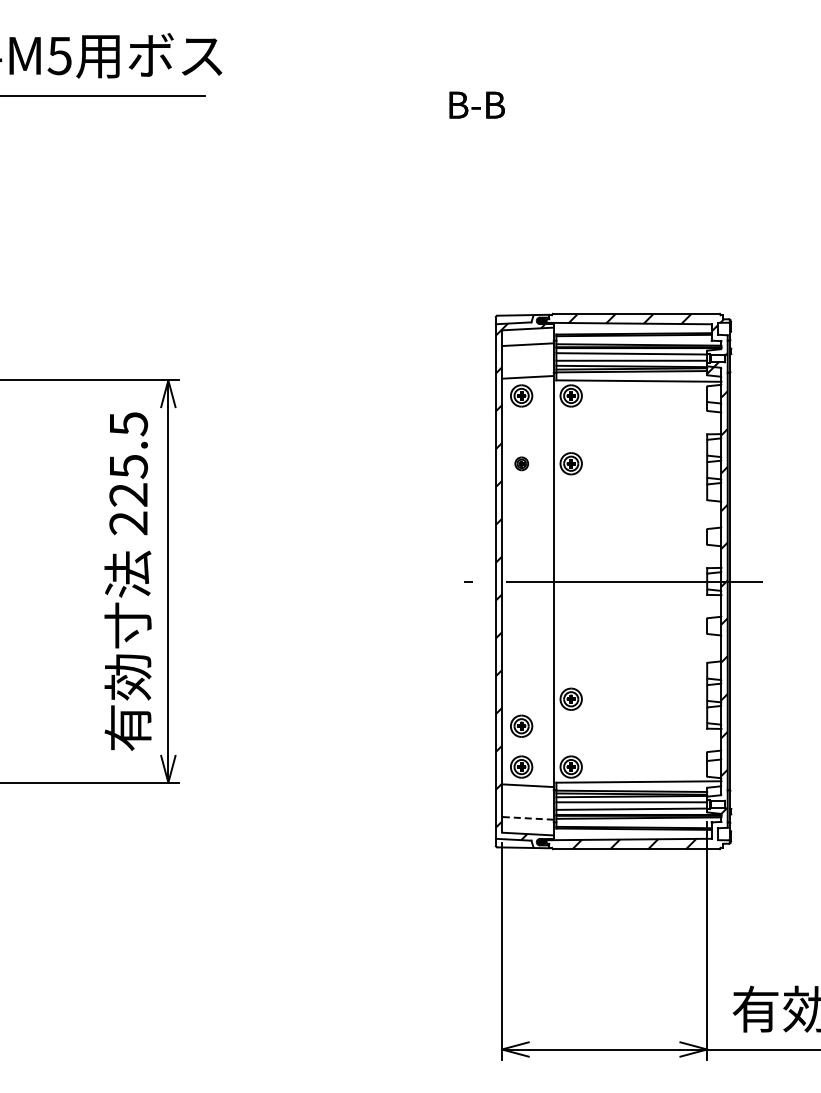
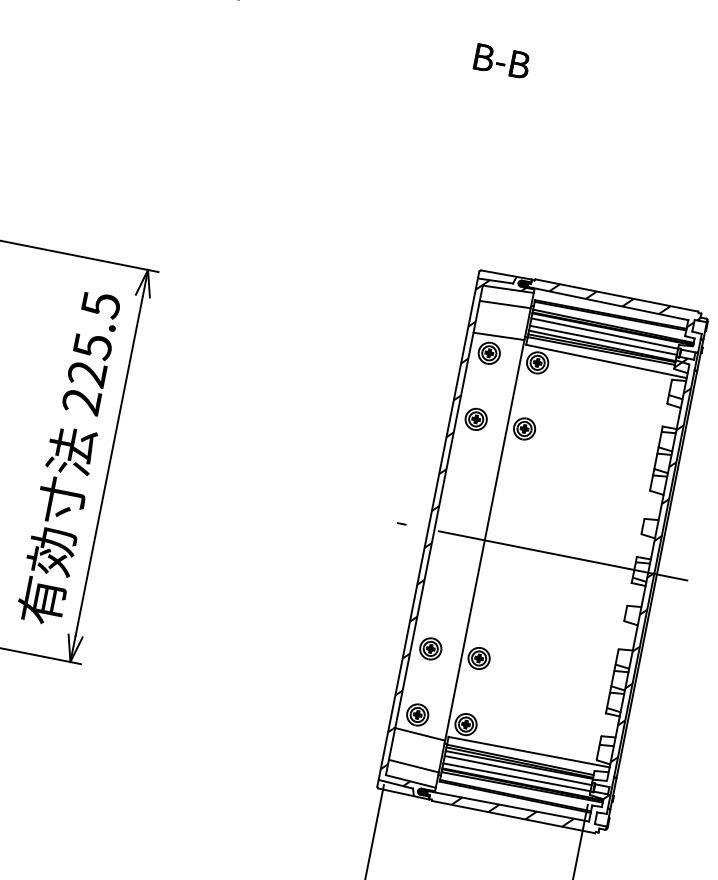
part: (521, 463) -> (476, 419), size x1.67
part: (521, 725) -> (430, 648), moved
line: (528, 818) -> (414, 766), dashed -> solid

